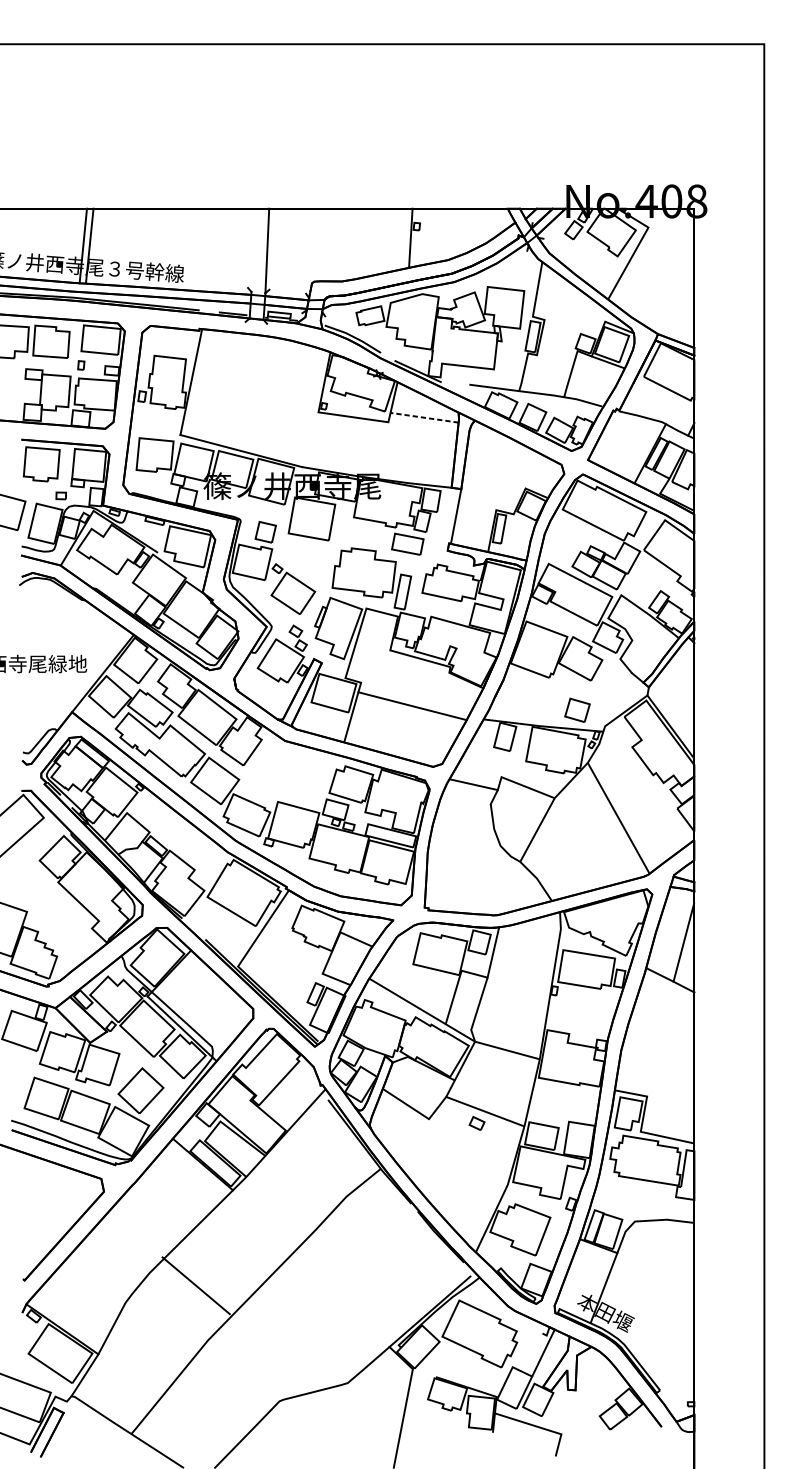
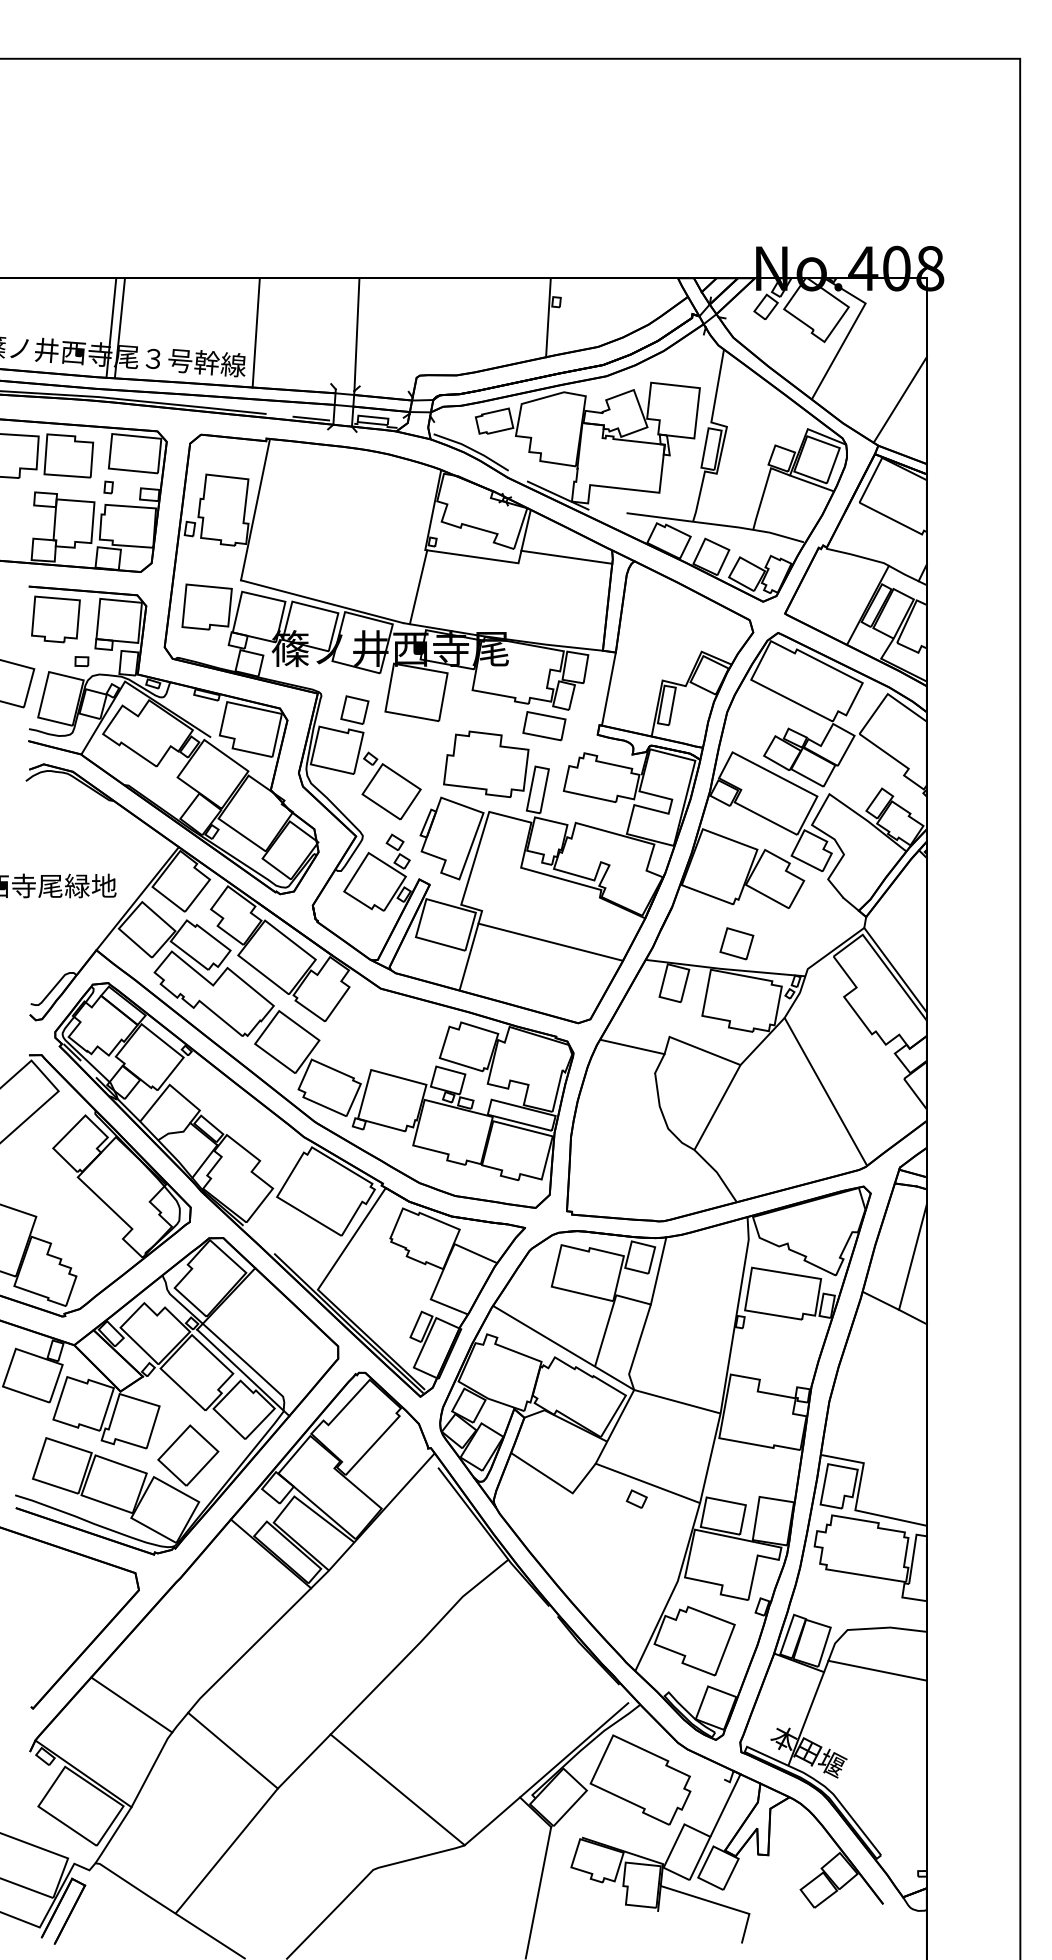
line: (191, 249) -> (255, 332), added
line: (673, 299) -> (899, 399), added
line: (424, 417) -> (566, 557), dashed -> solid
line: (313, 440) -> (418, 587), added
part: (577, 710) -> (736, 943), moved
line: (657, 1251) -> (877, 1670), added
line: (98, 1277) -> (131, 1704), added
line: (195, 1285) -> (232, 1750), moved
line: (297, 1341) -> (397, 1789), added

